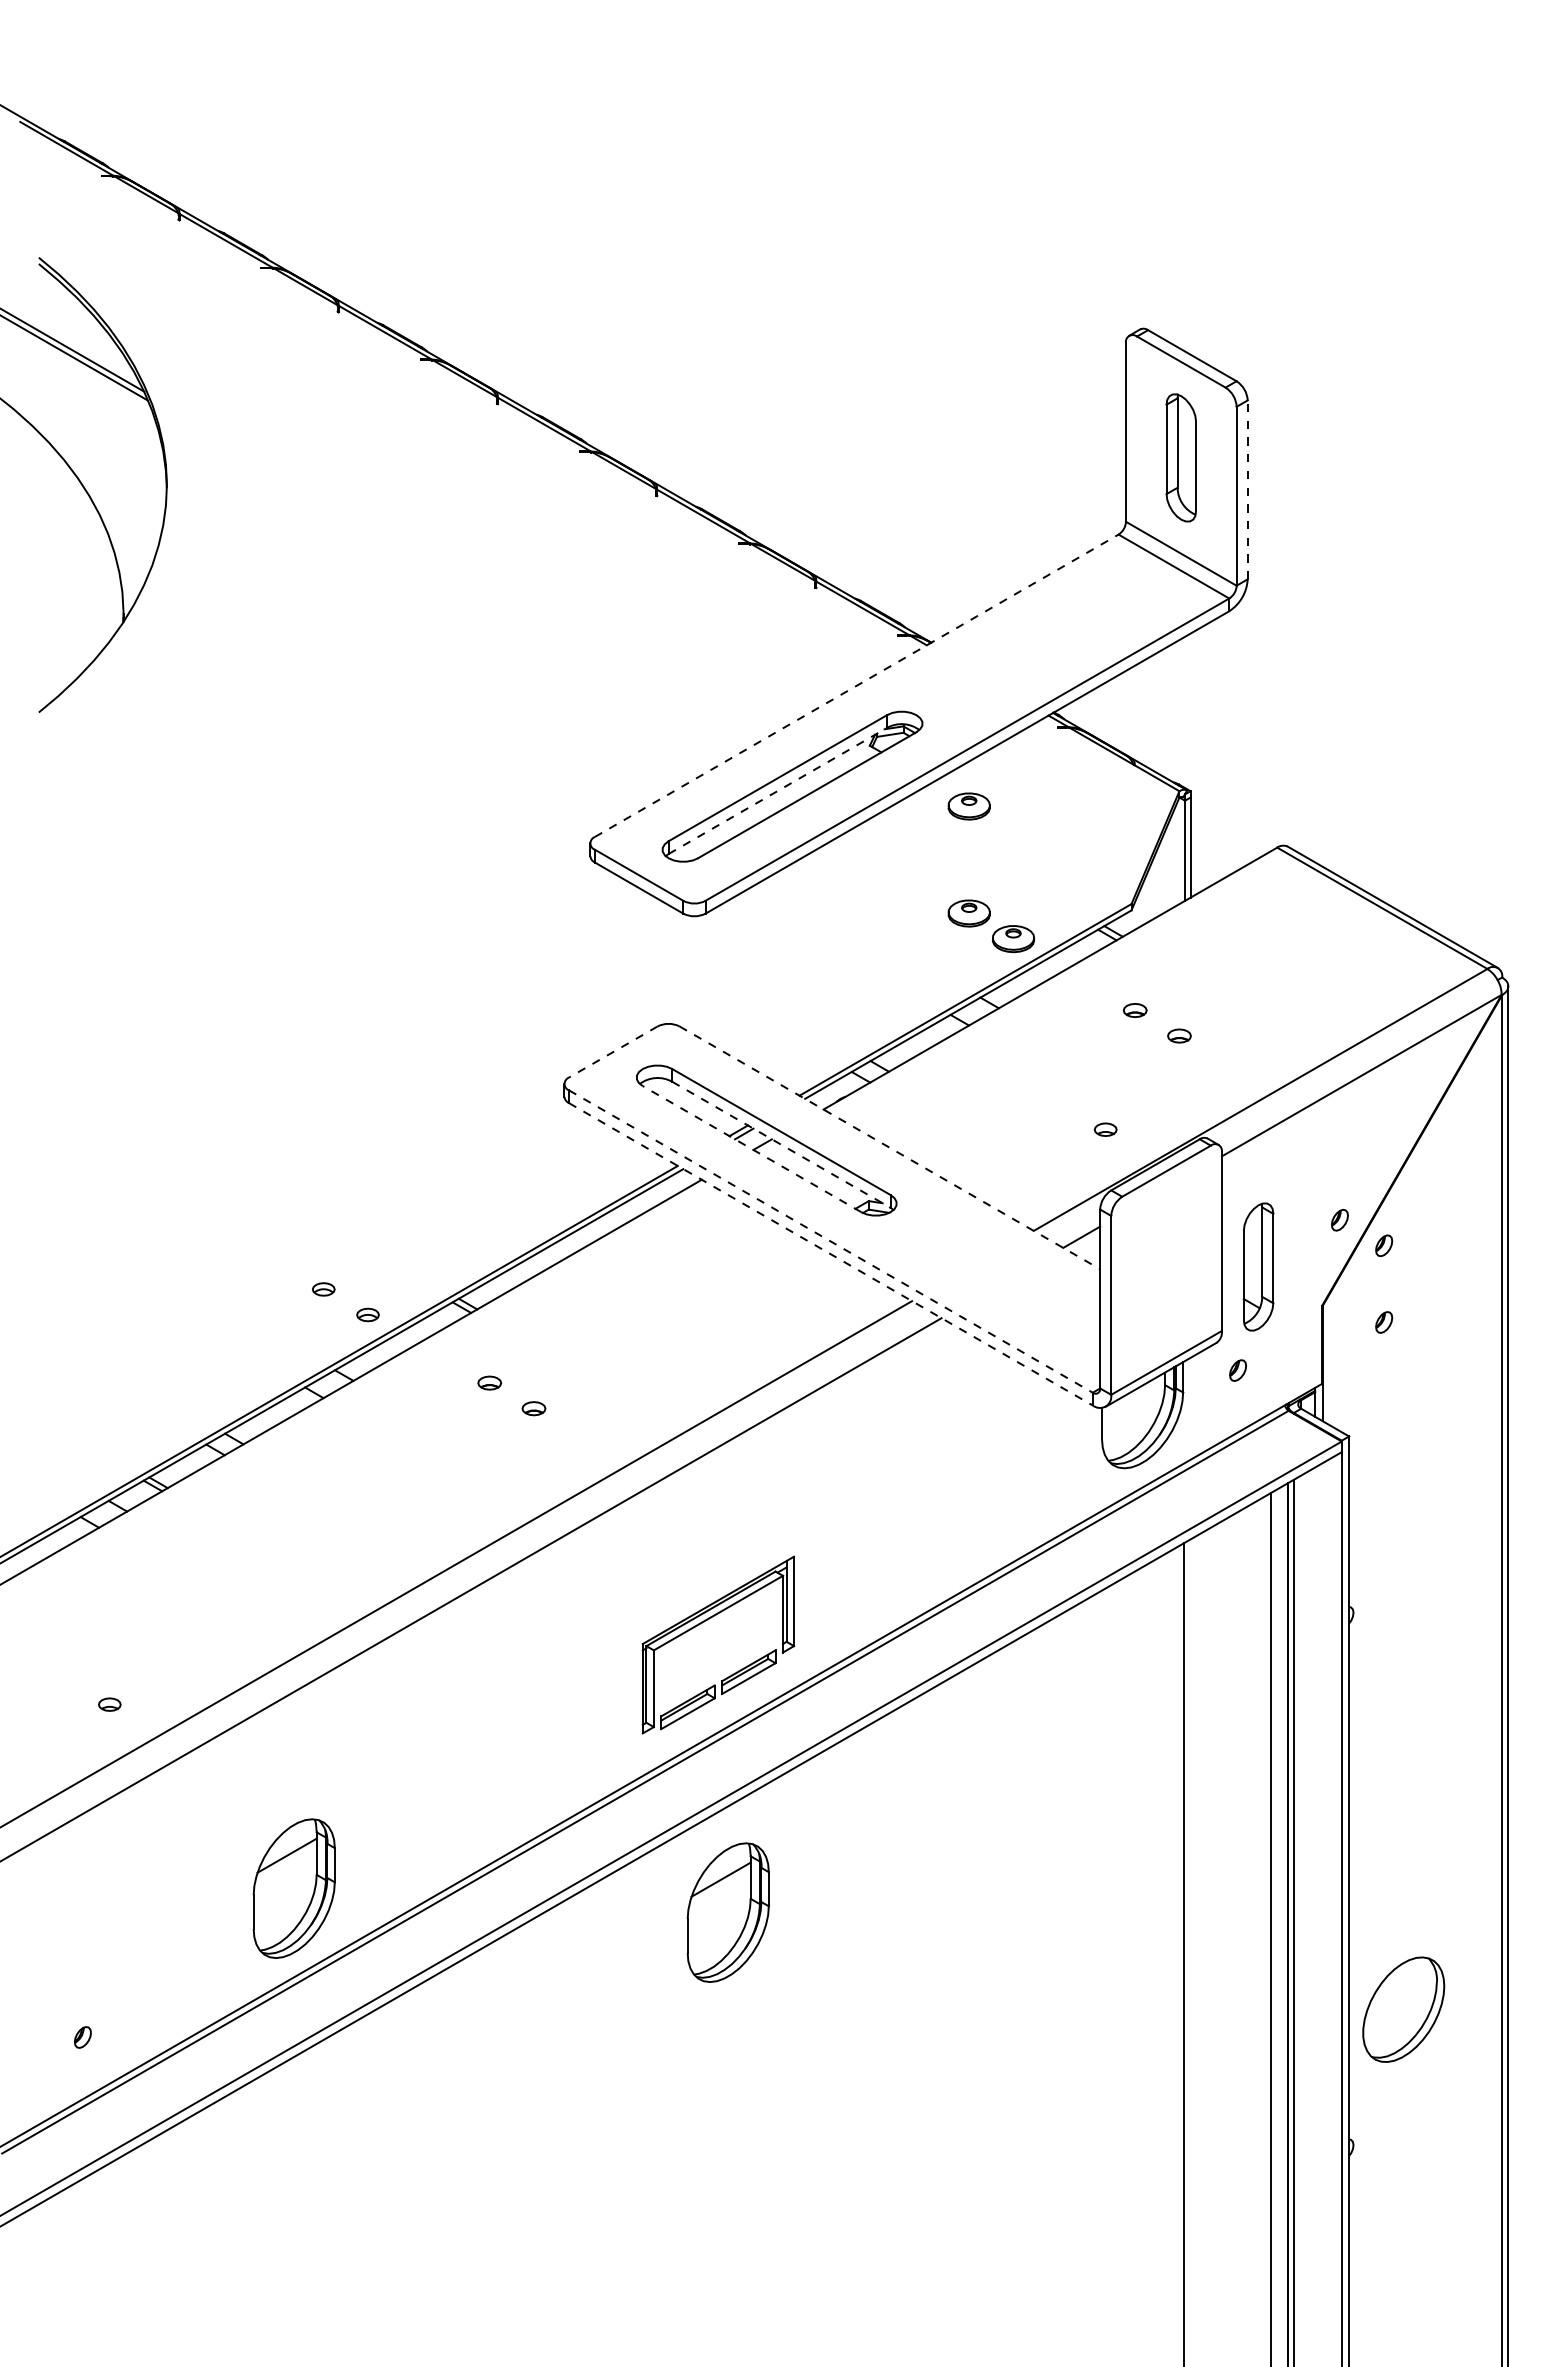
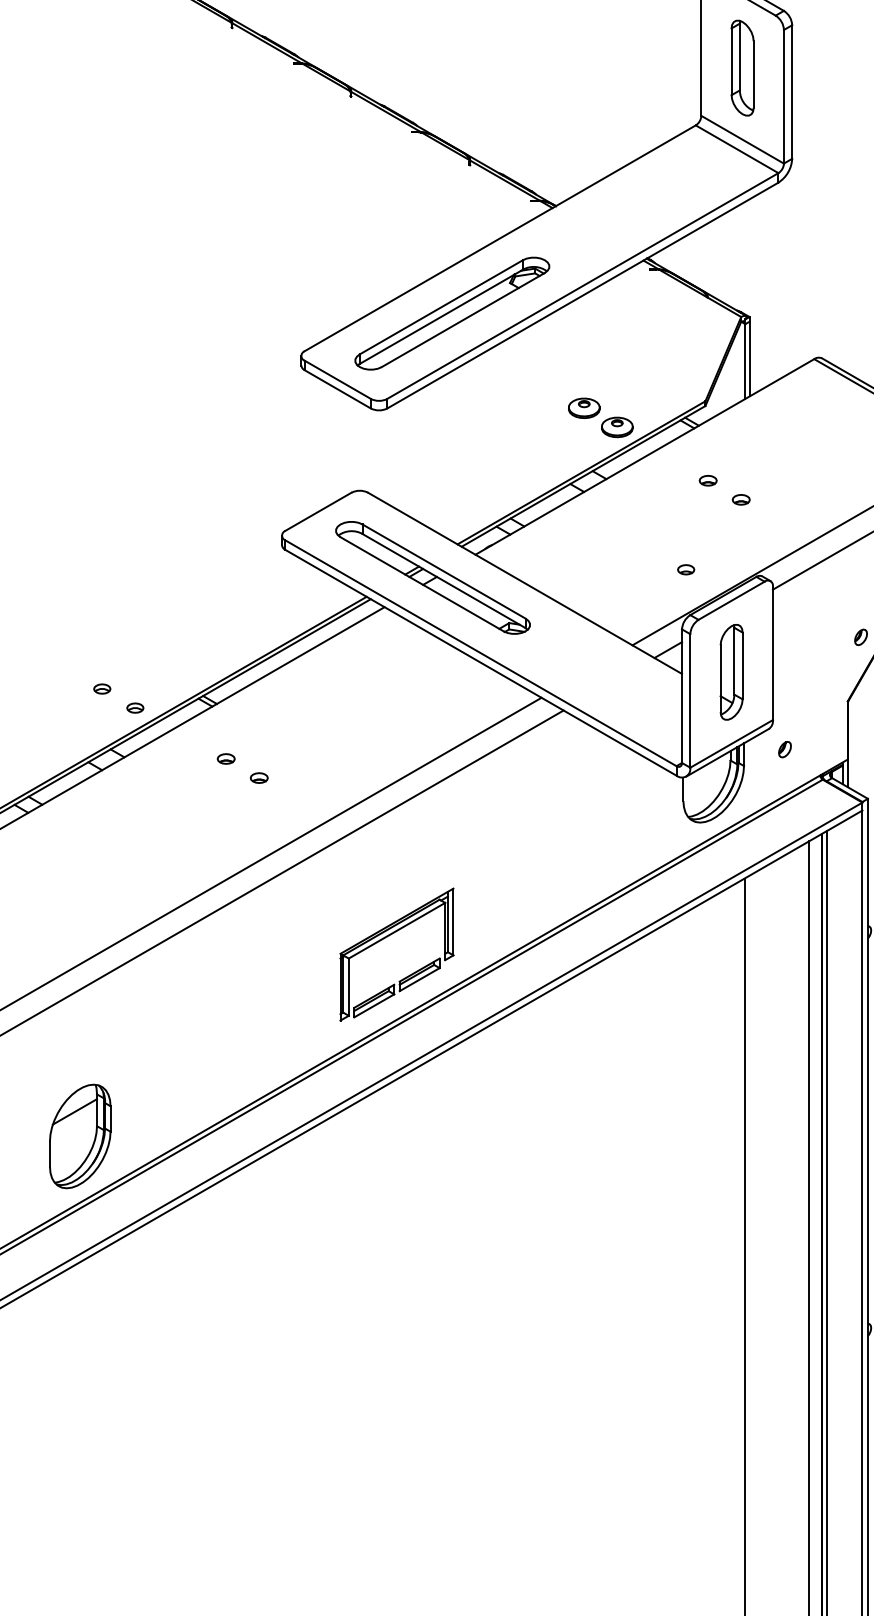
line: (1247, 489) -> (792, 91), dashed -> solid
line: (857, 685) -> (500, 238), dashed -> solid
line: (778, 790) -> (441, 316), dashed -> solid
part: (968, 806) -> (583, 328), removed
line: (612, 1052) -> (317, 512), dashed -> solid
line: (781, 1145) -> (444, 581), dashed -> solid
line: (889, 1147) -> (524, 583), dashed -> solid
line: (751, 1148) -> (421, 583), dashed -> solid
line: (831, 1241) -> (481, 653), dashed -> solid
line: (831, 1254) -> (481, 662), dashed -> solid
part: (1258, 1266) -> (731, 671), moved
part: (727, 1912) -> (403, 1154), removed

